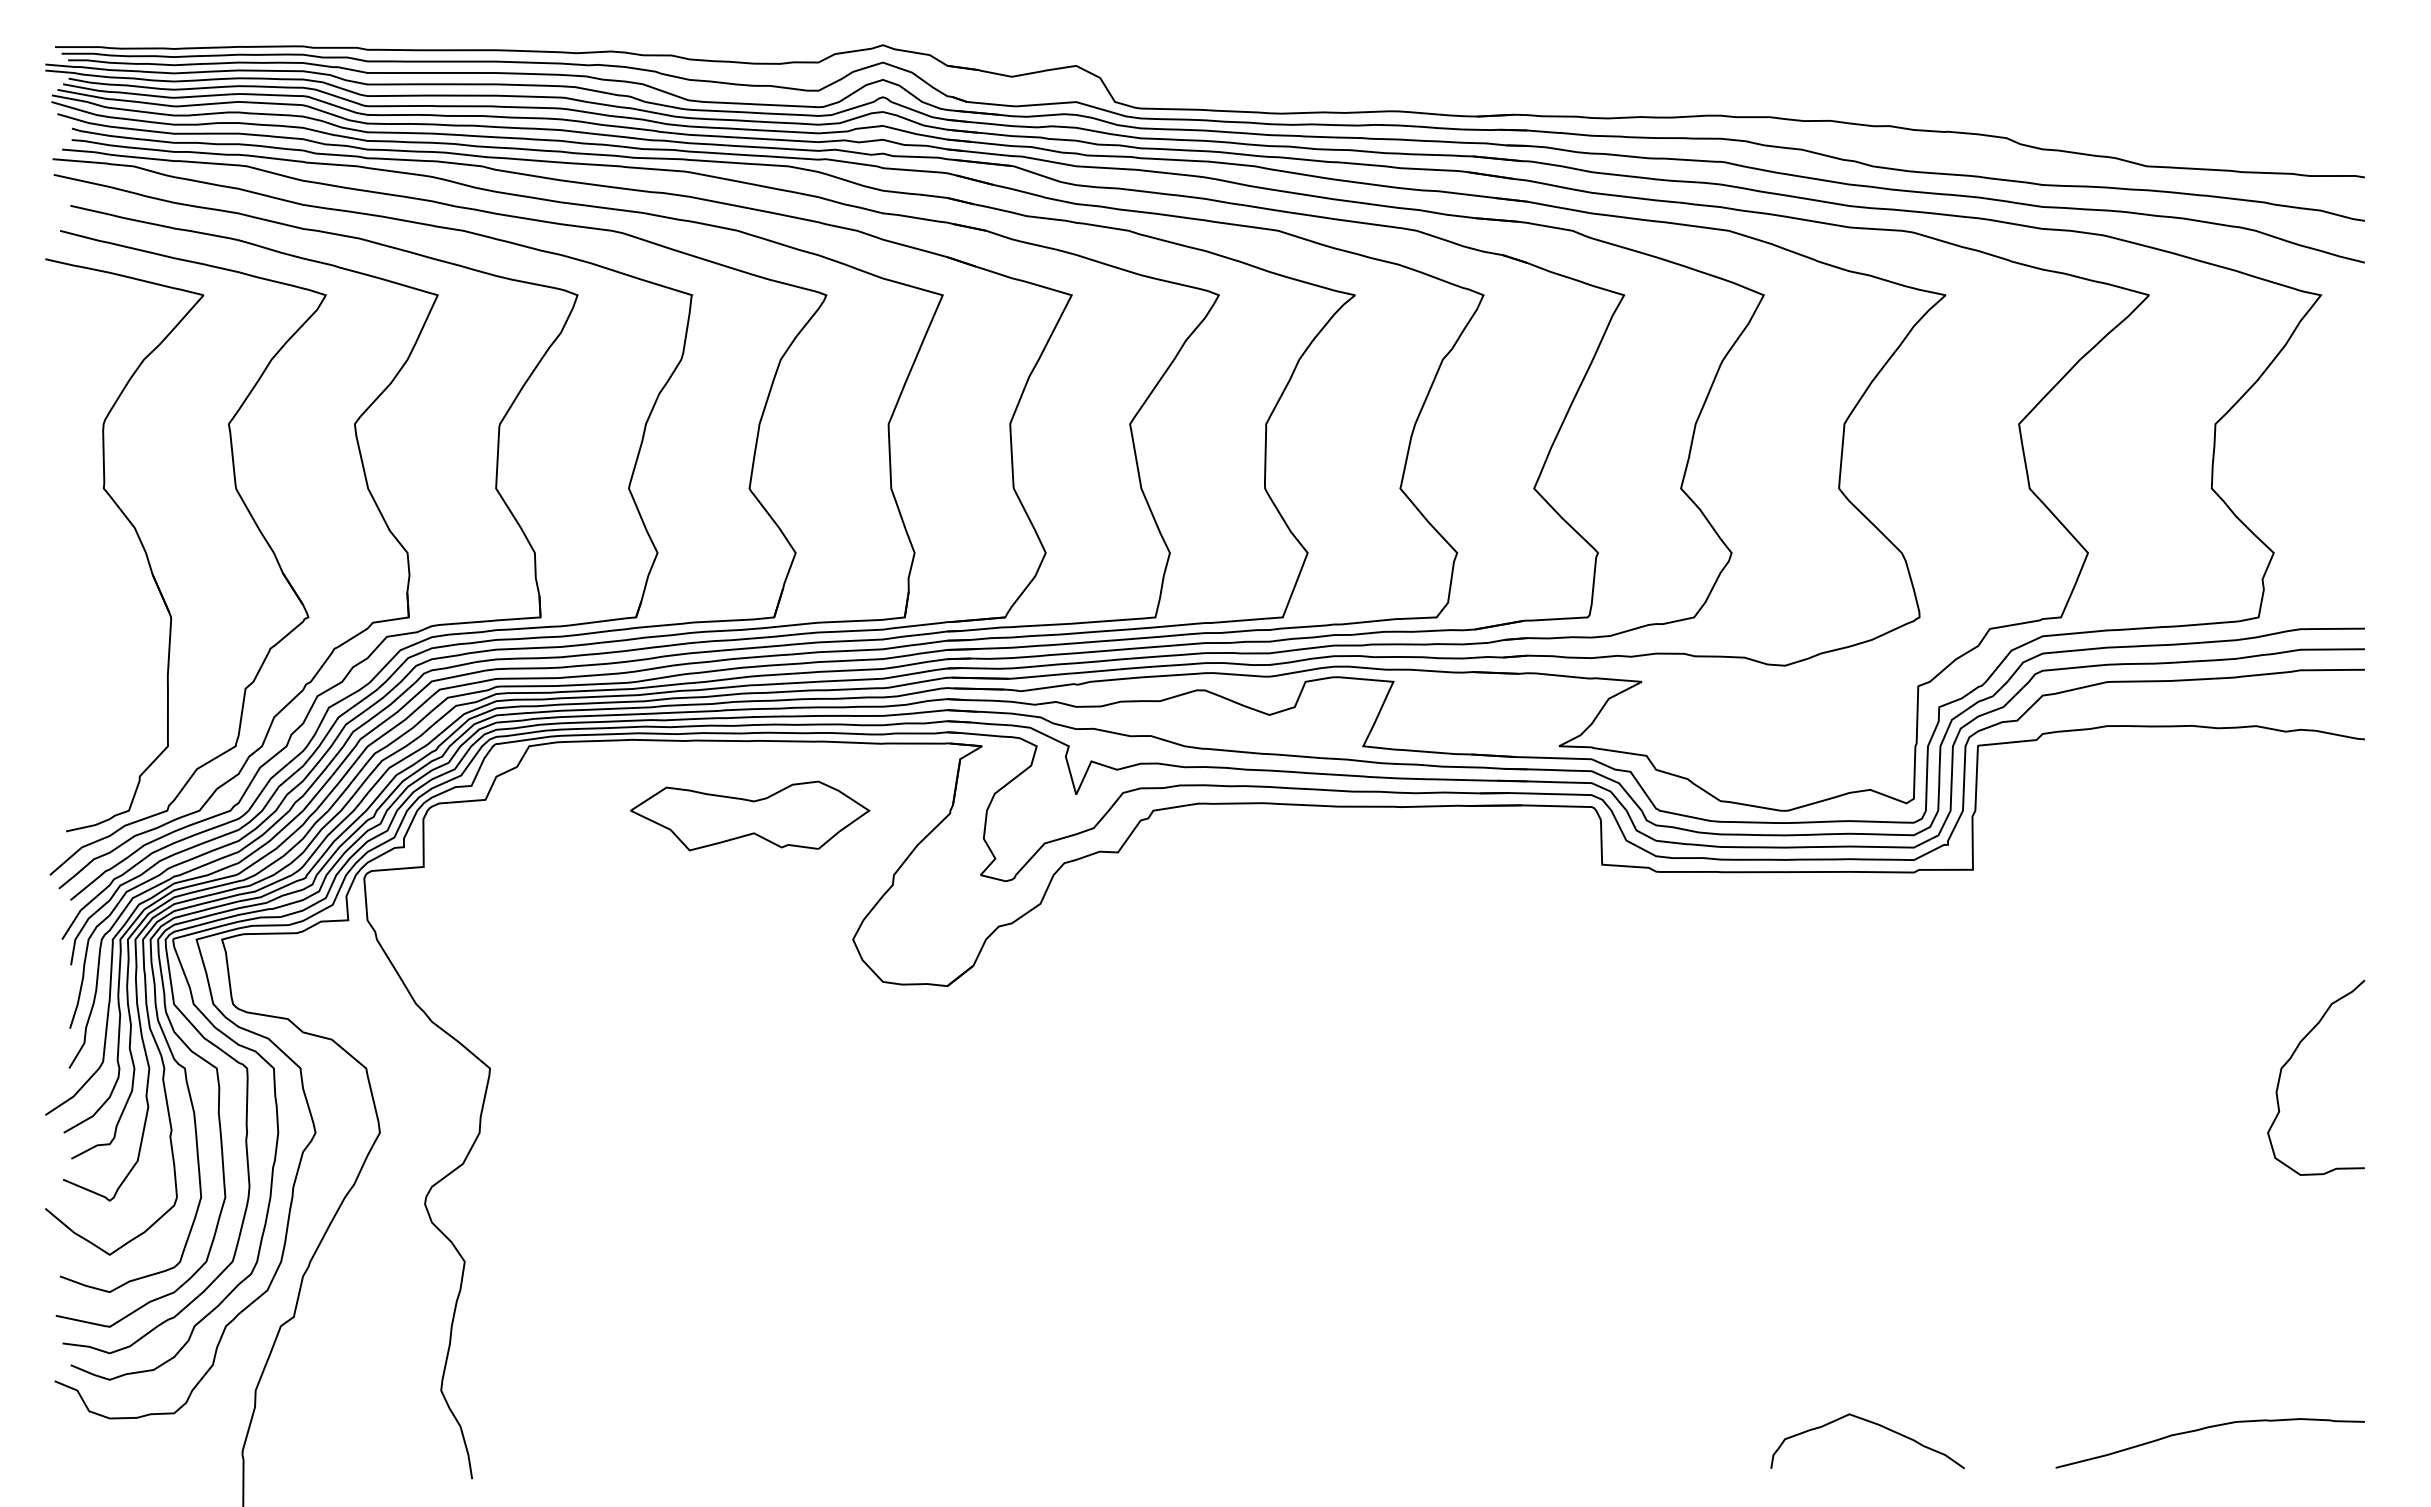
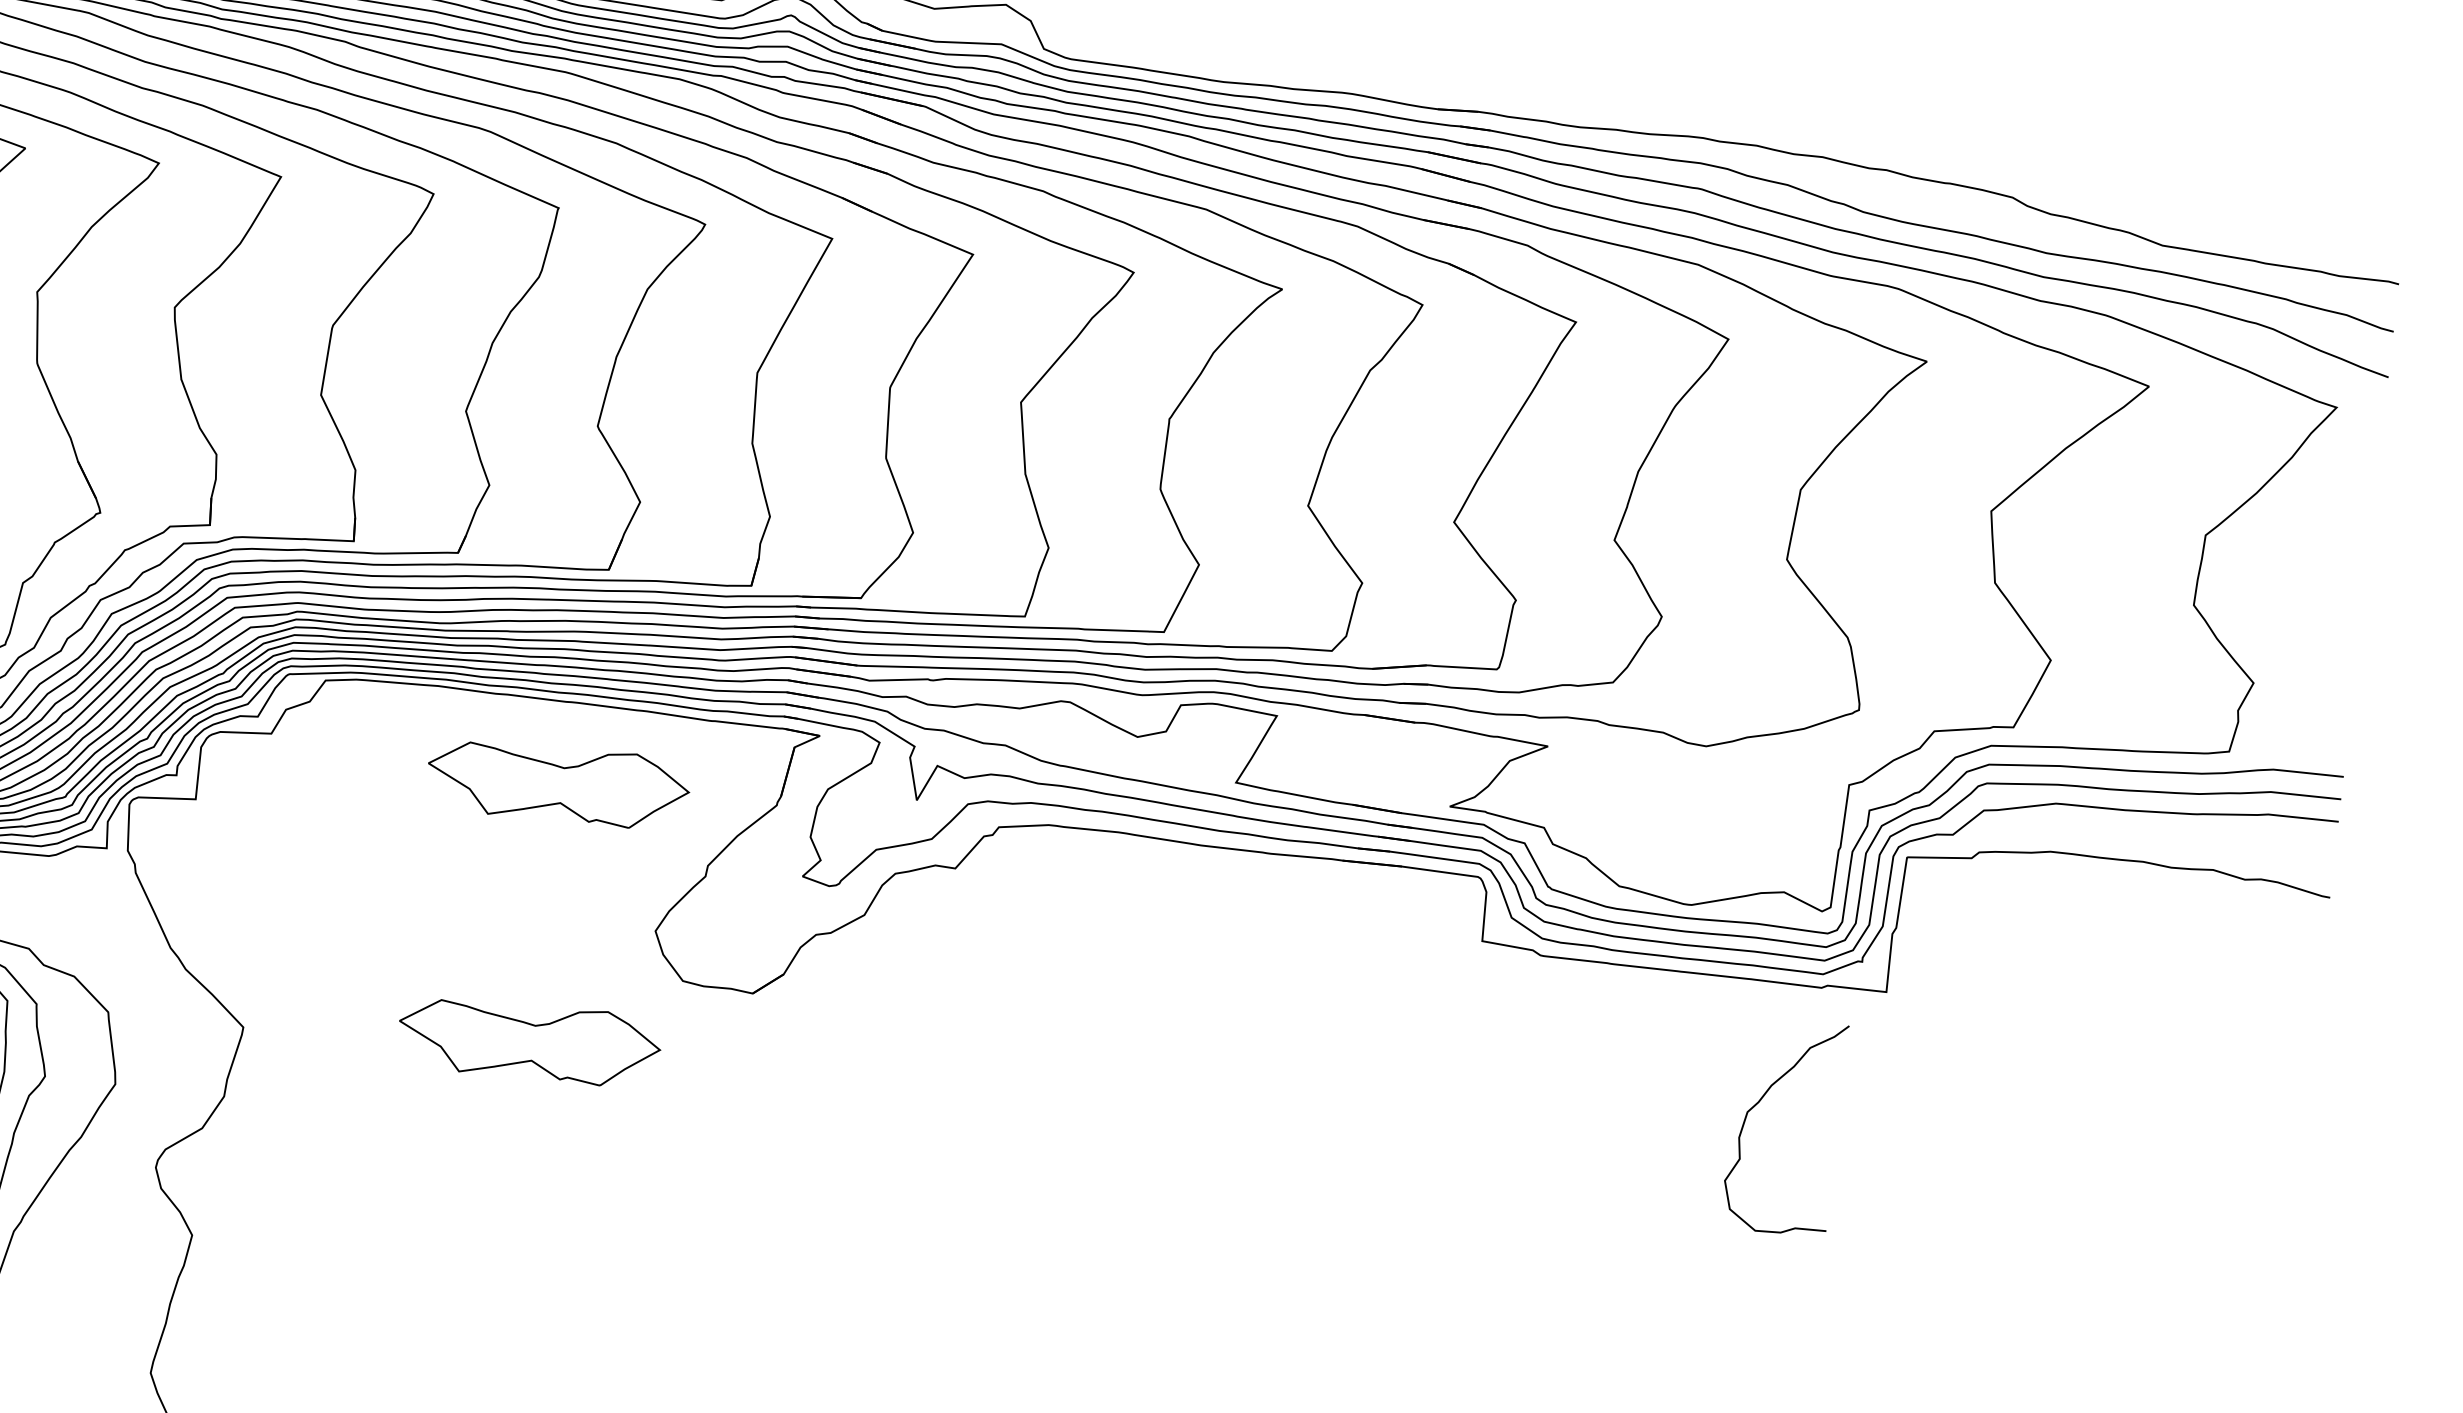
part: (750, 1051) -> (529, 1040), added
curve: (2292, 1057) -> (1760, 1101), moved

